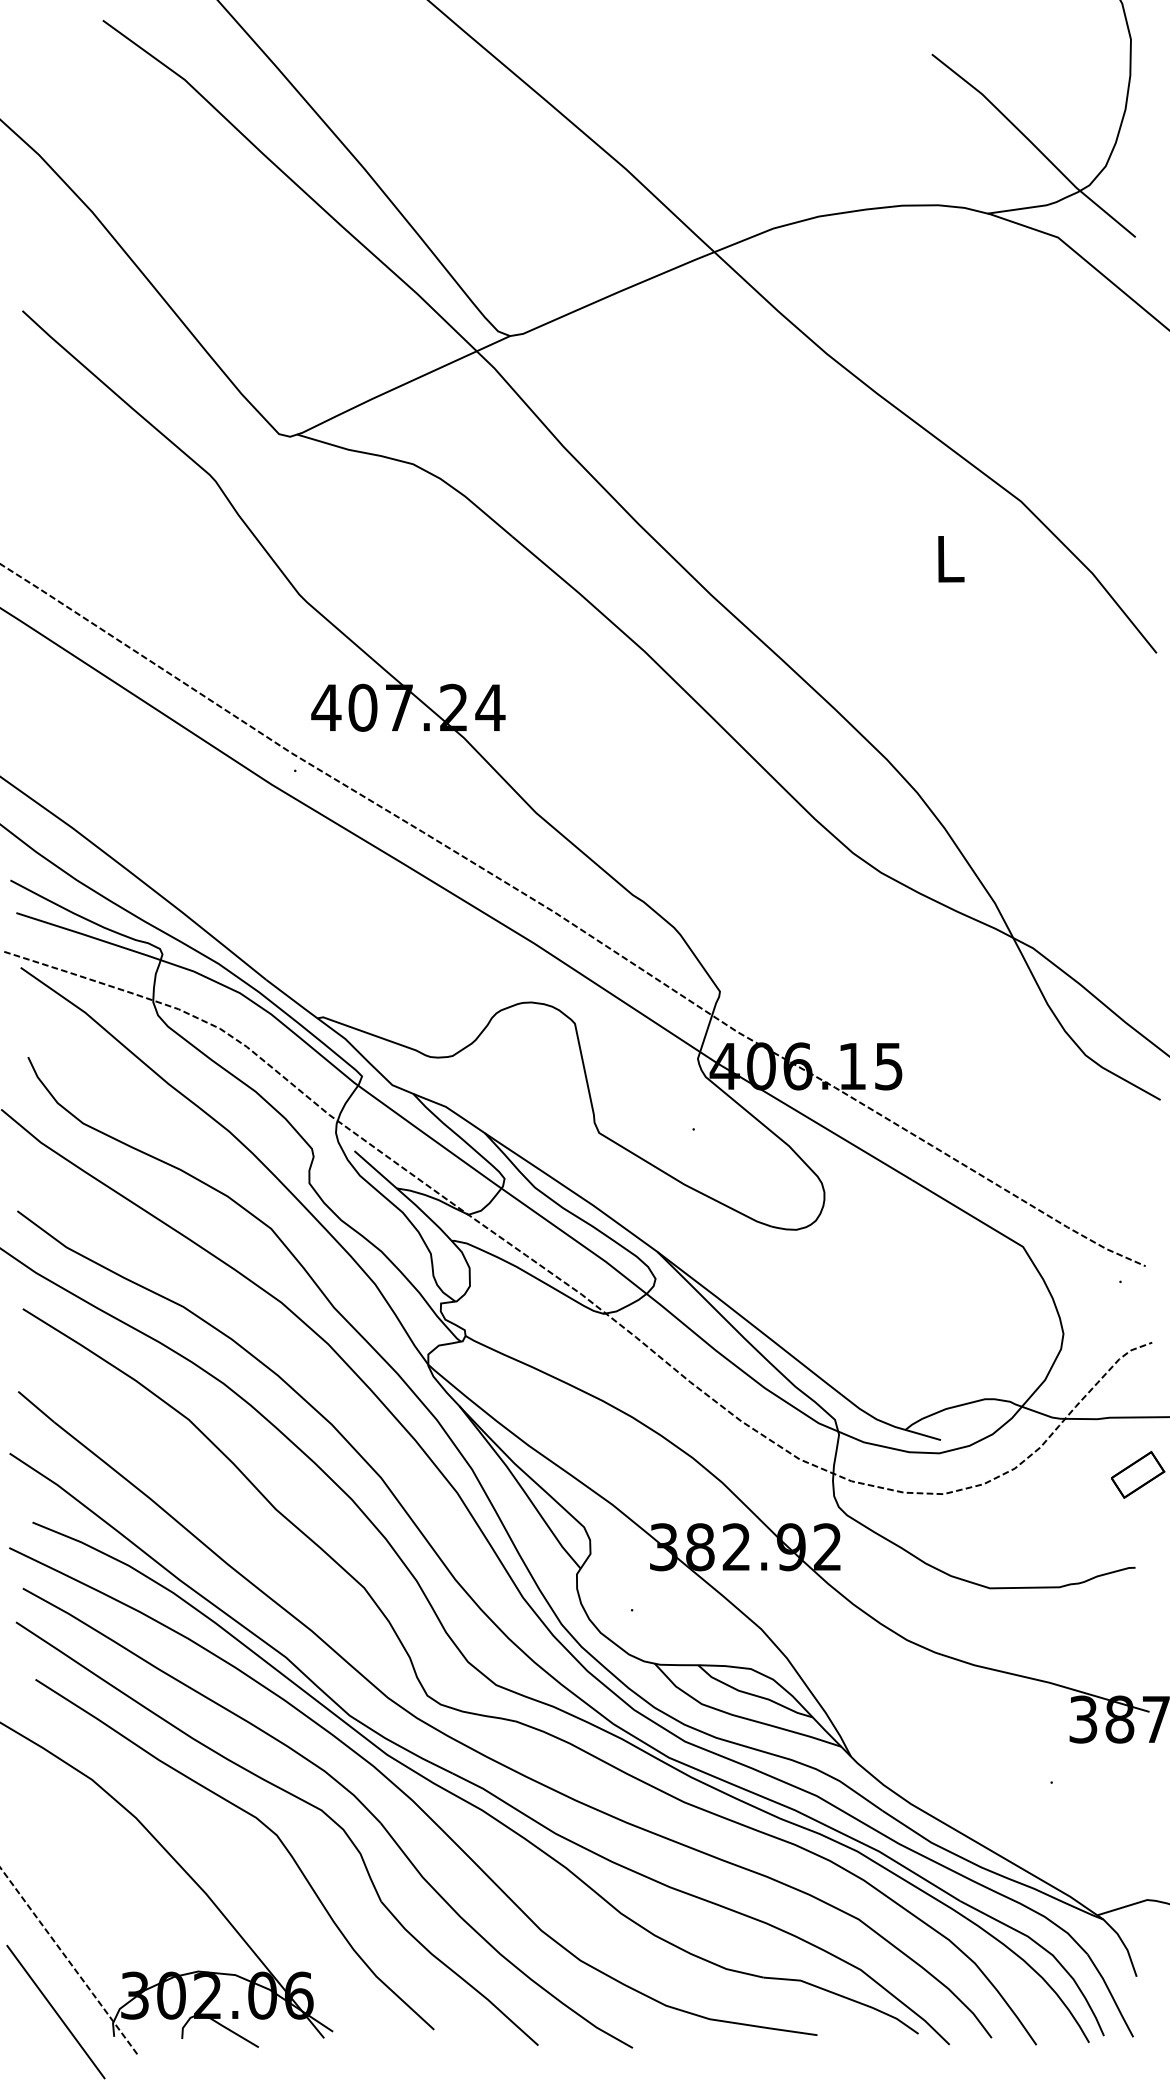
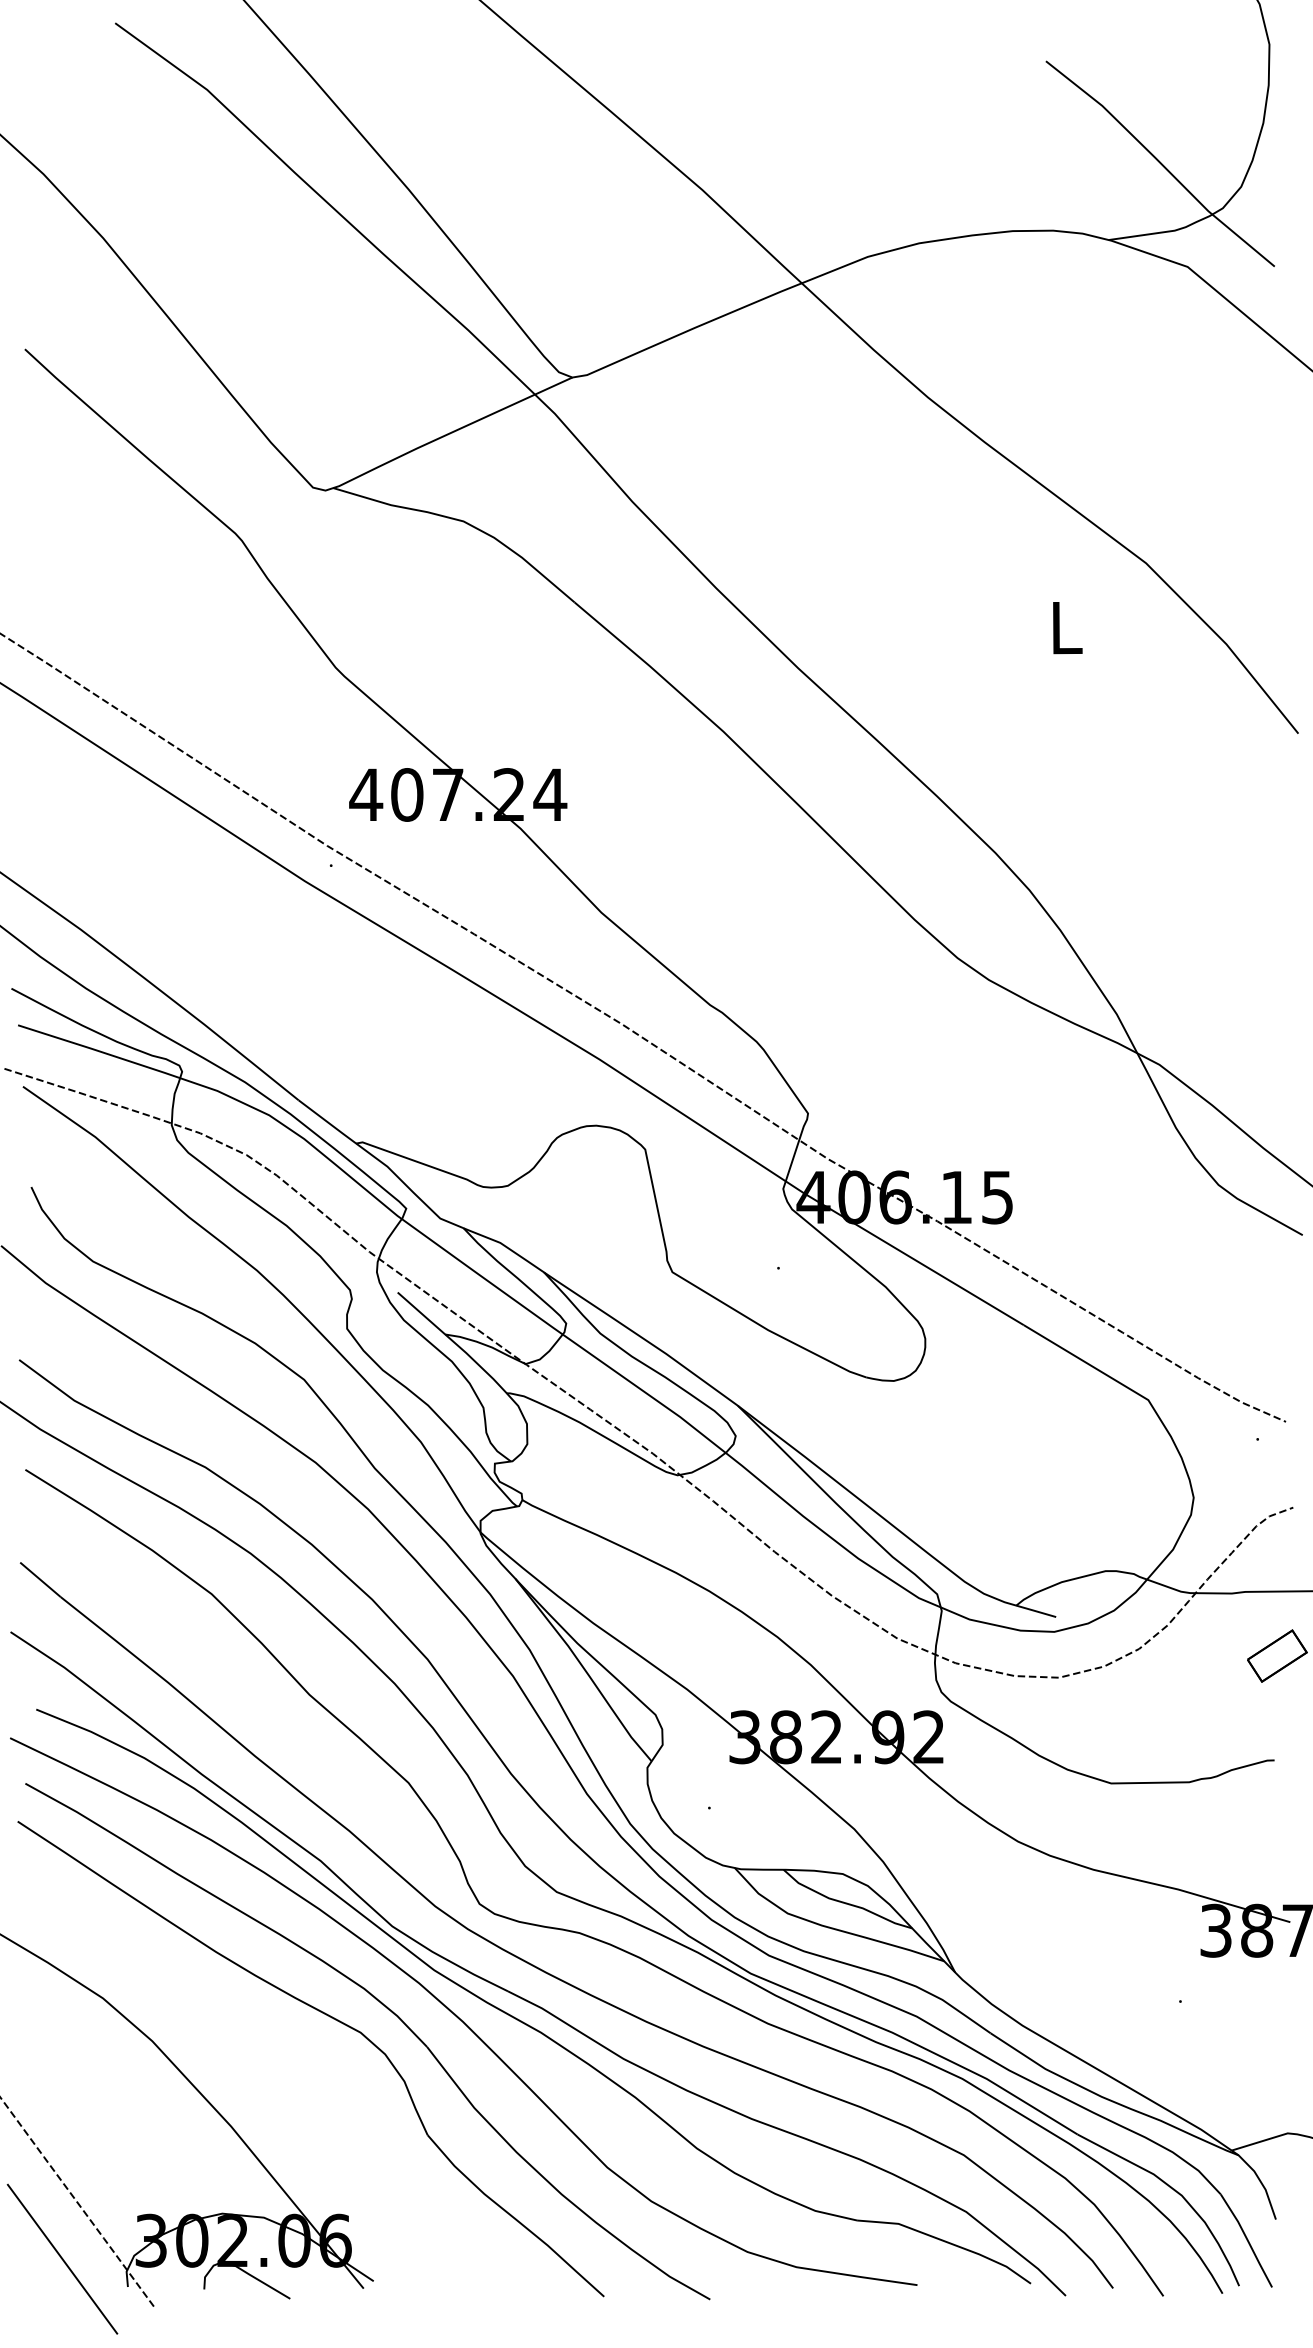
curve: (263, 1825) -> (295, 2049), removed

